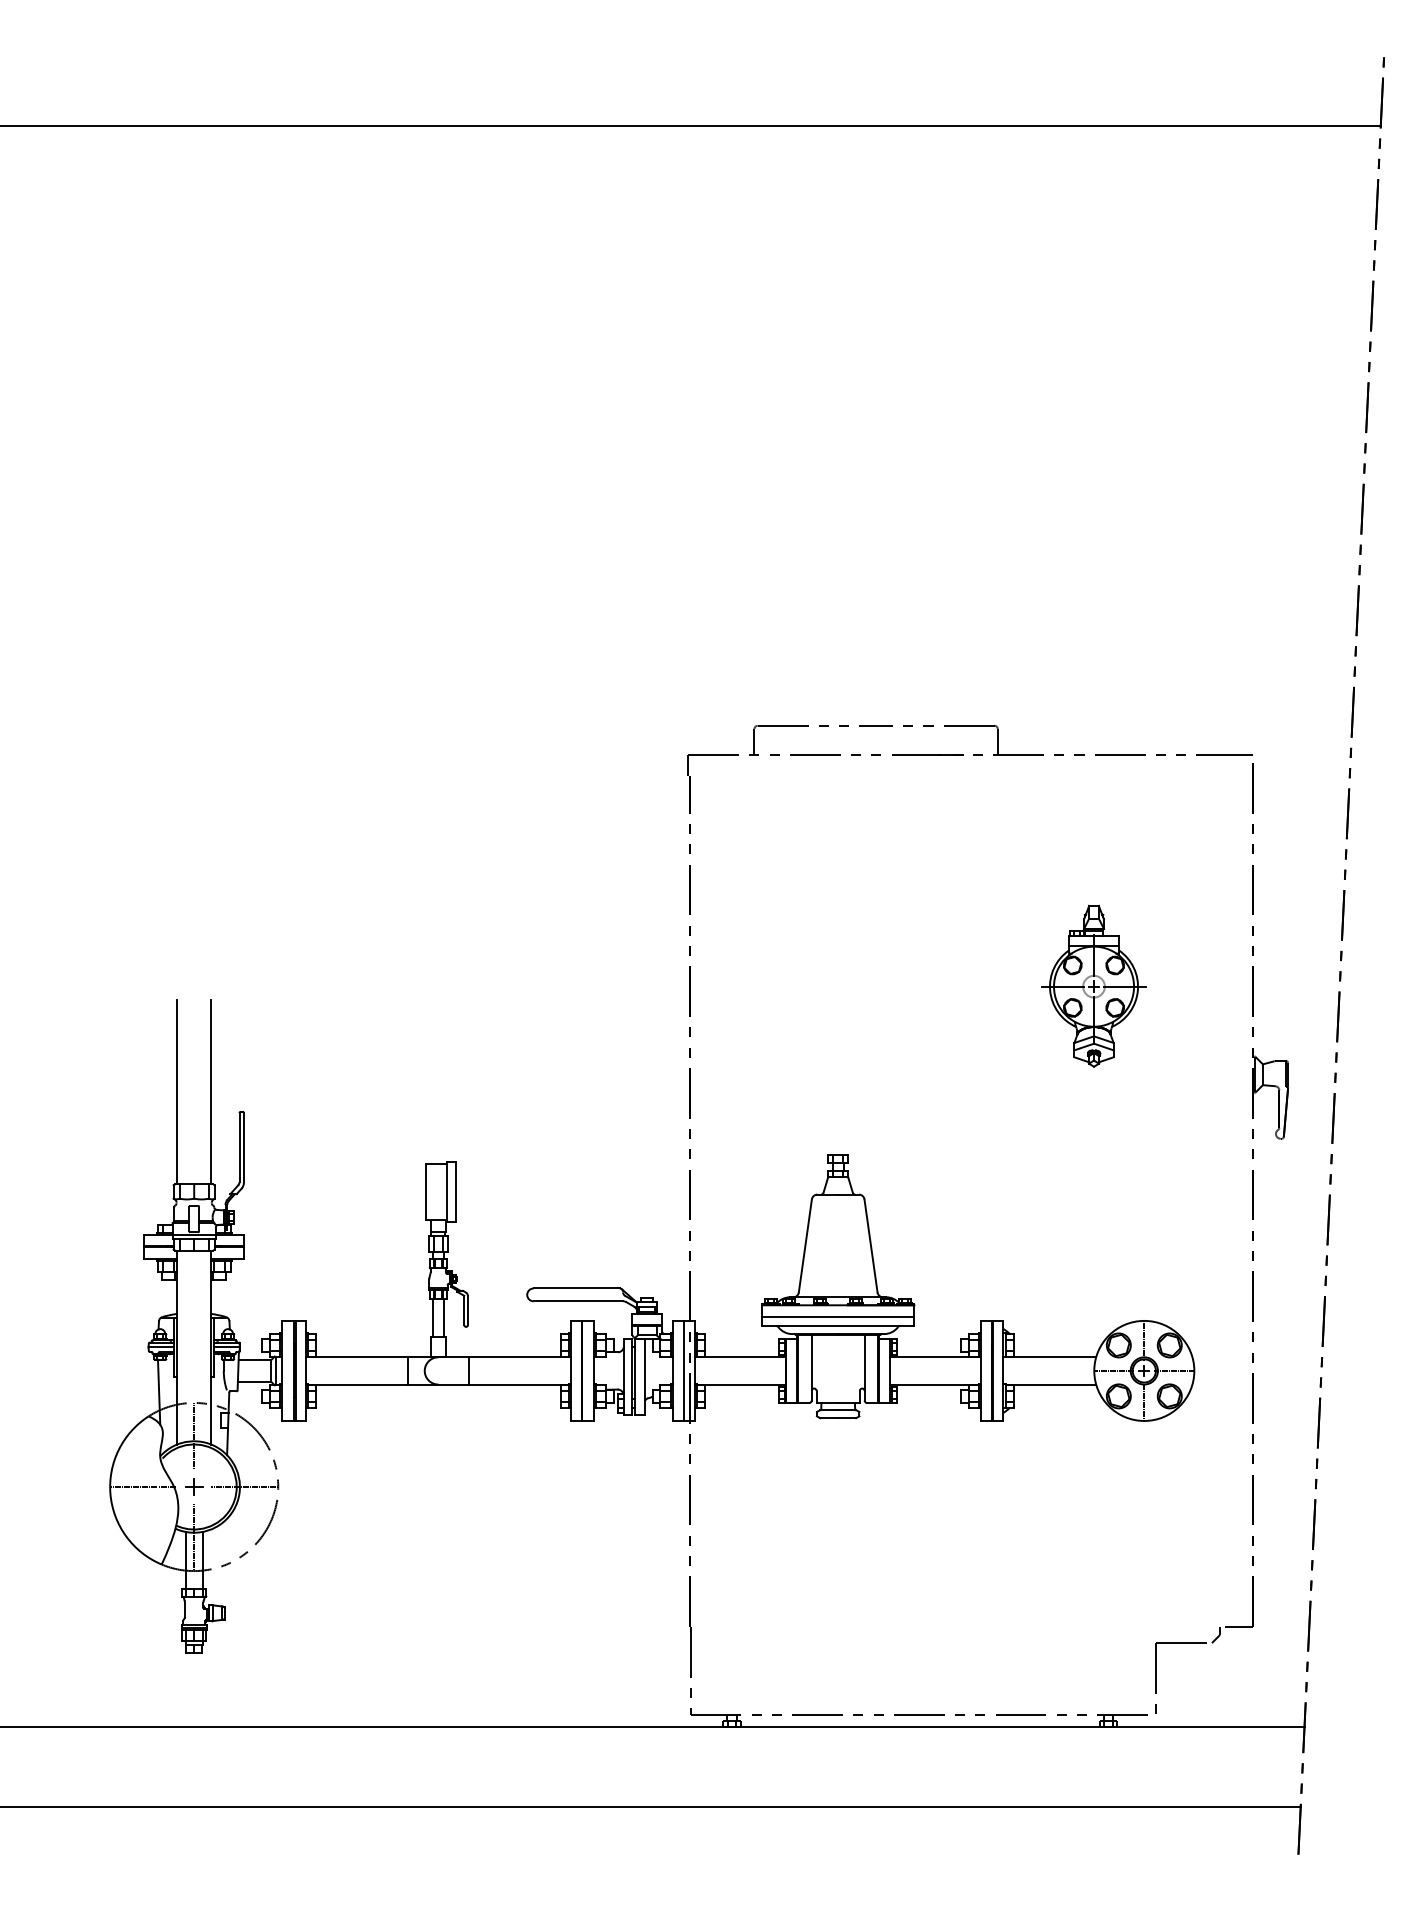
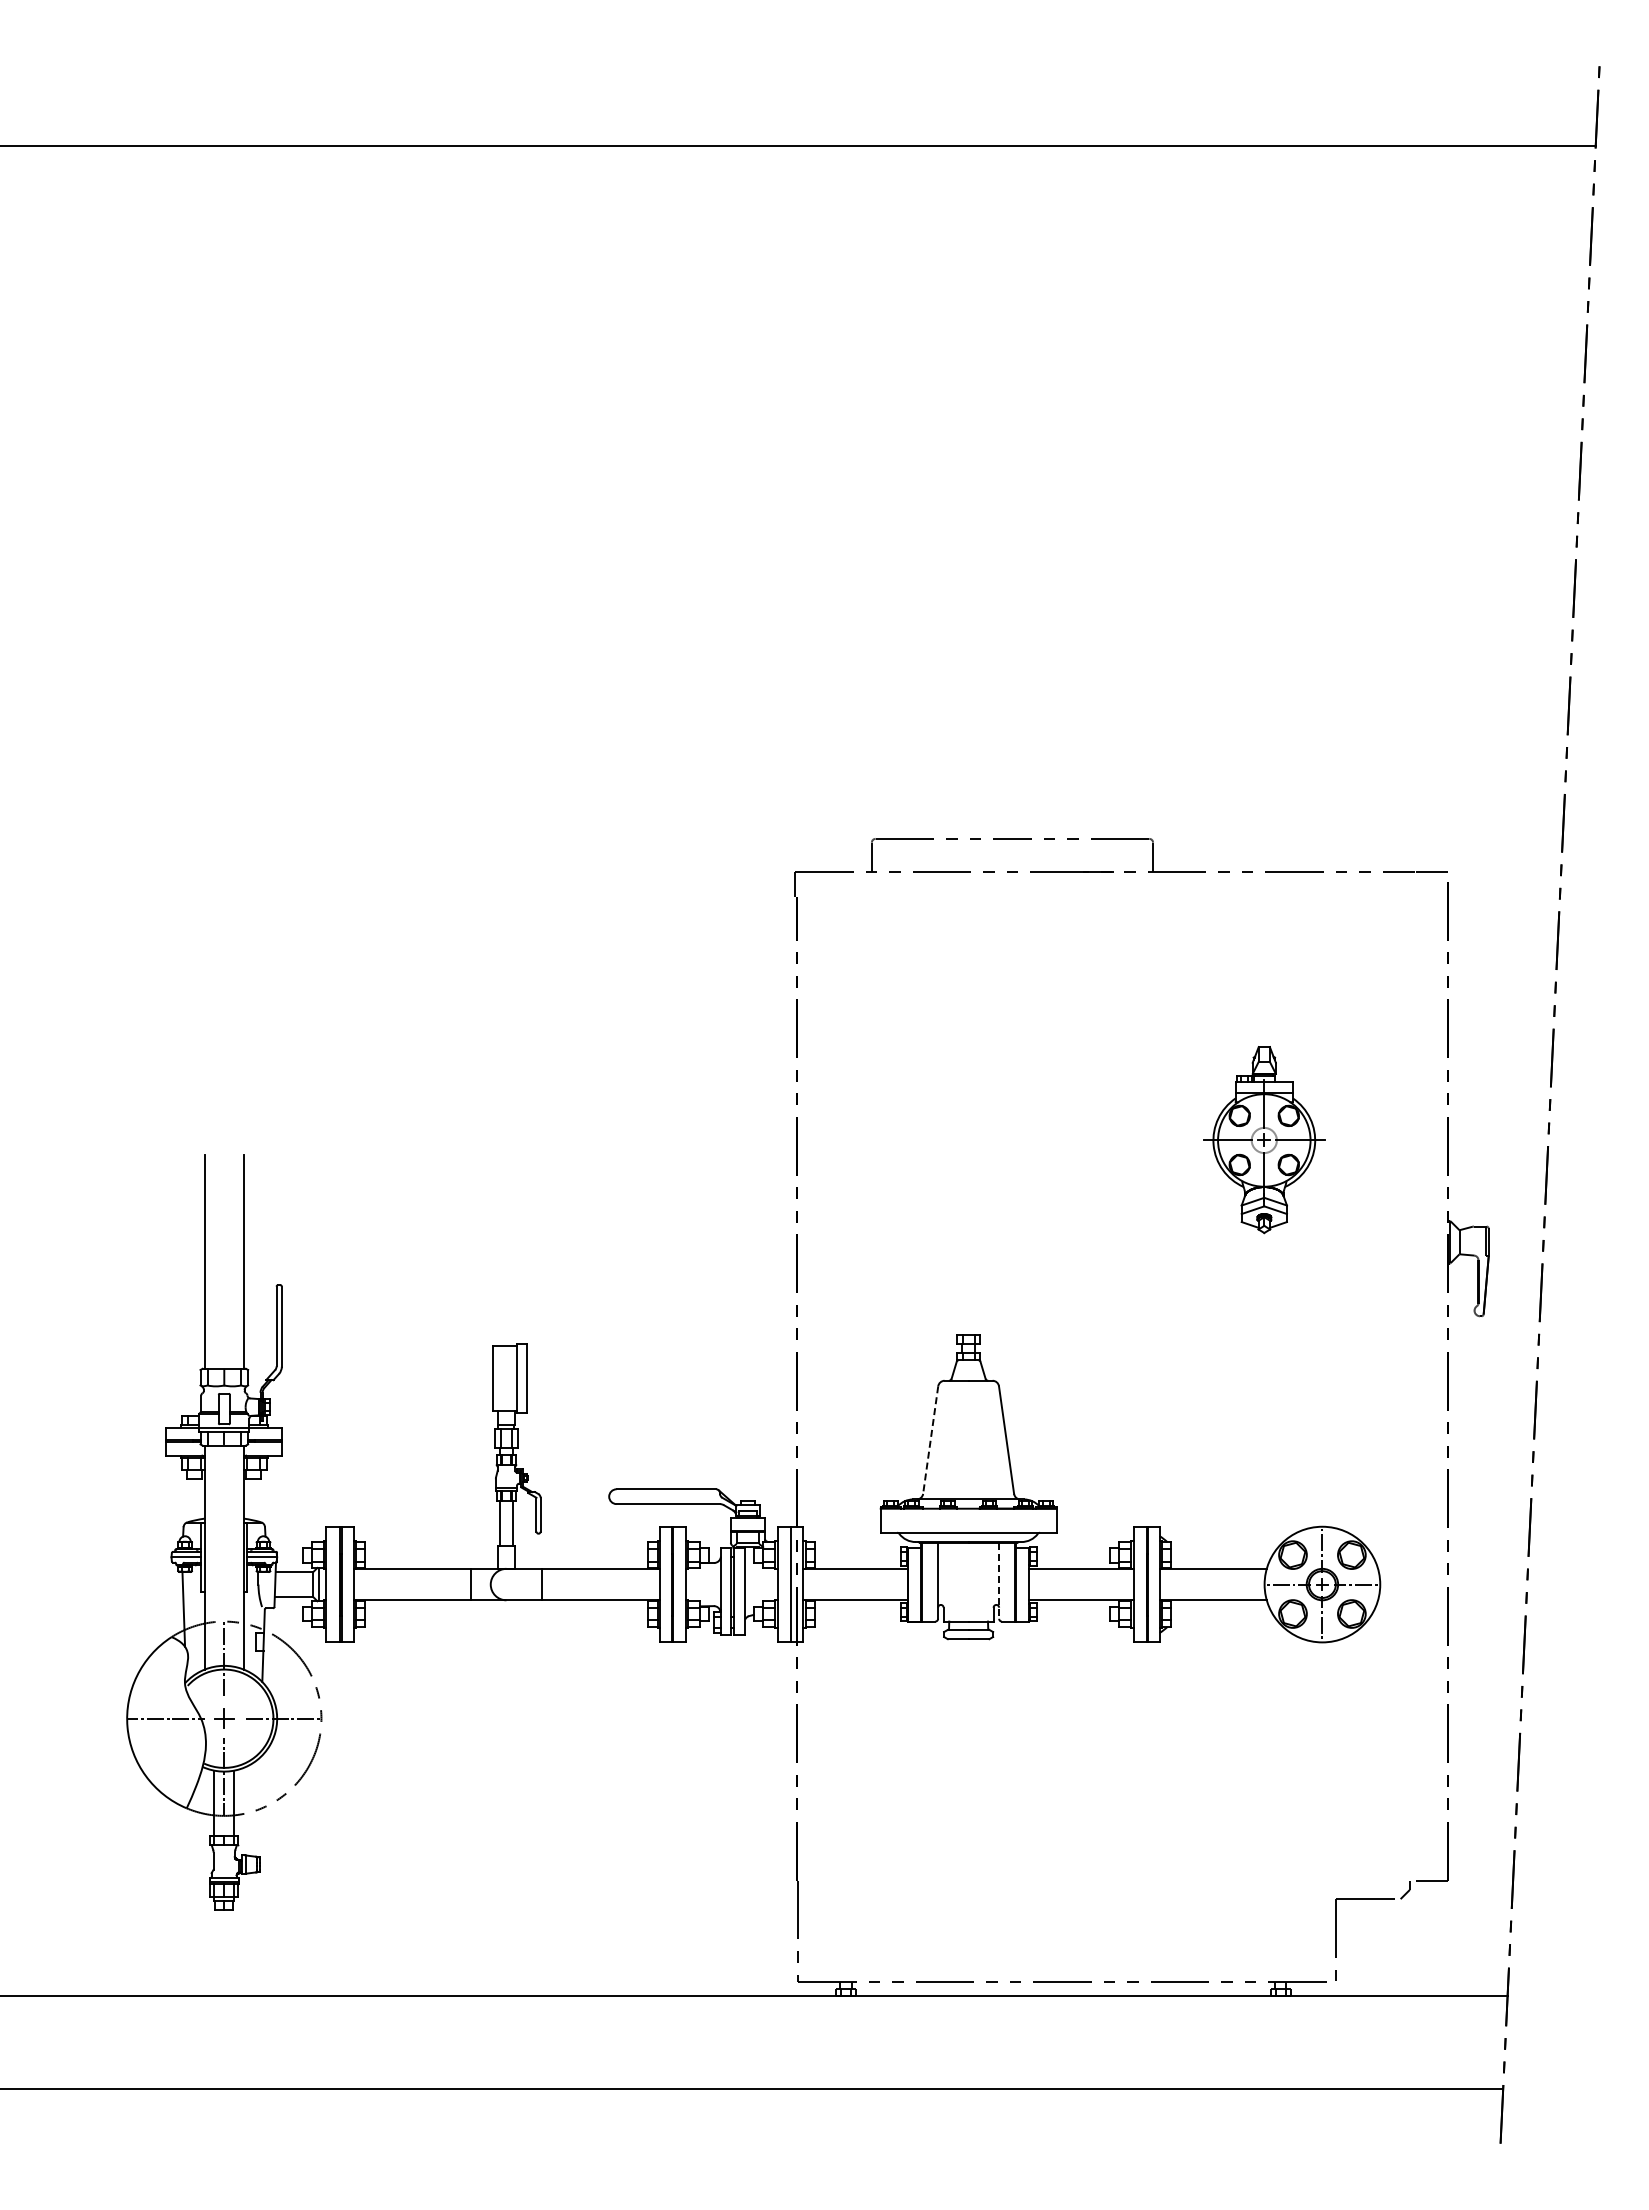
line: (805, 1246) -> (930, 1440), solid -> dashed
line: (838, 1316) -> (968, 1521), removed
line: (864, 1367) -> (999, 1580), solid -> dashed

